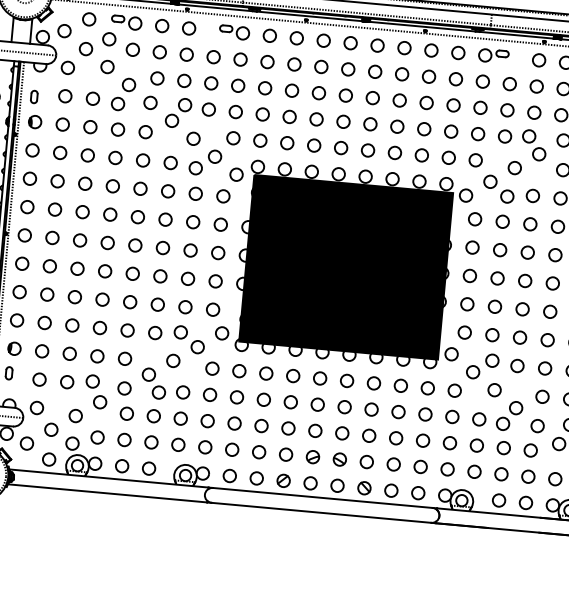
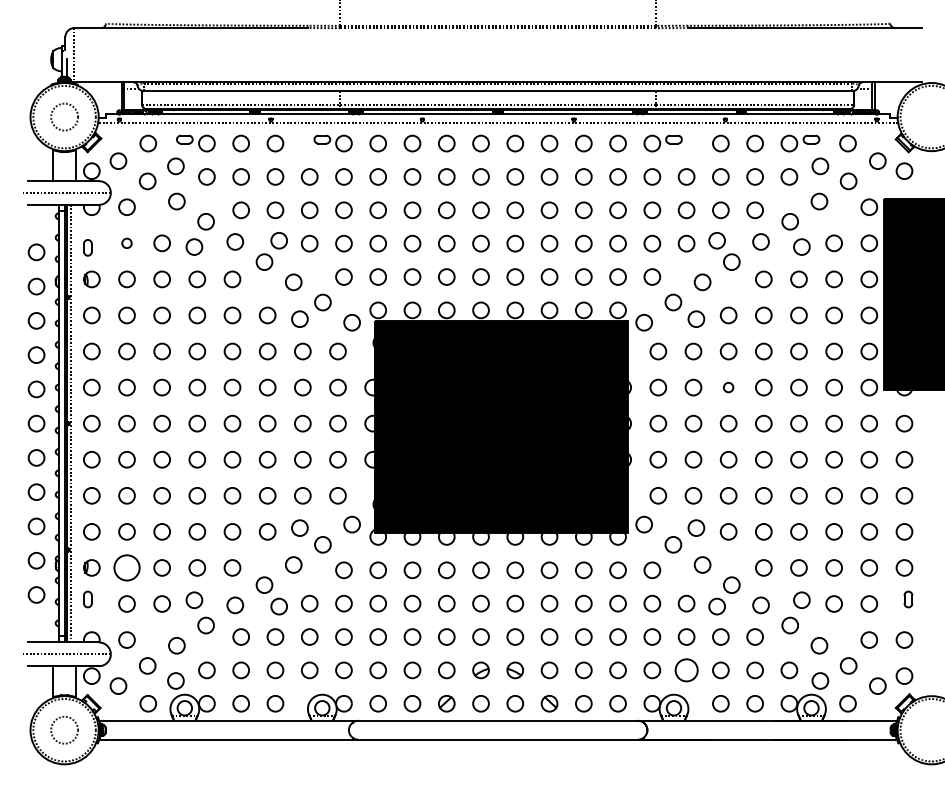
circle: (64, 96) -> (126, 243), size x0.6
circle: (527, 252) -> (728, 387), size x0.6
circle: (41, 350) -> (126, 567), size x1.6
circle: (474, 471) -> (686, 670), size x1.4

